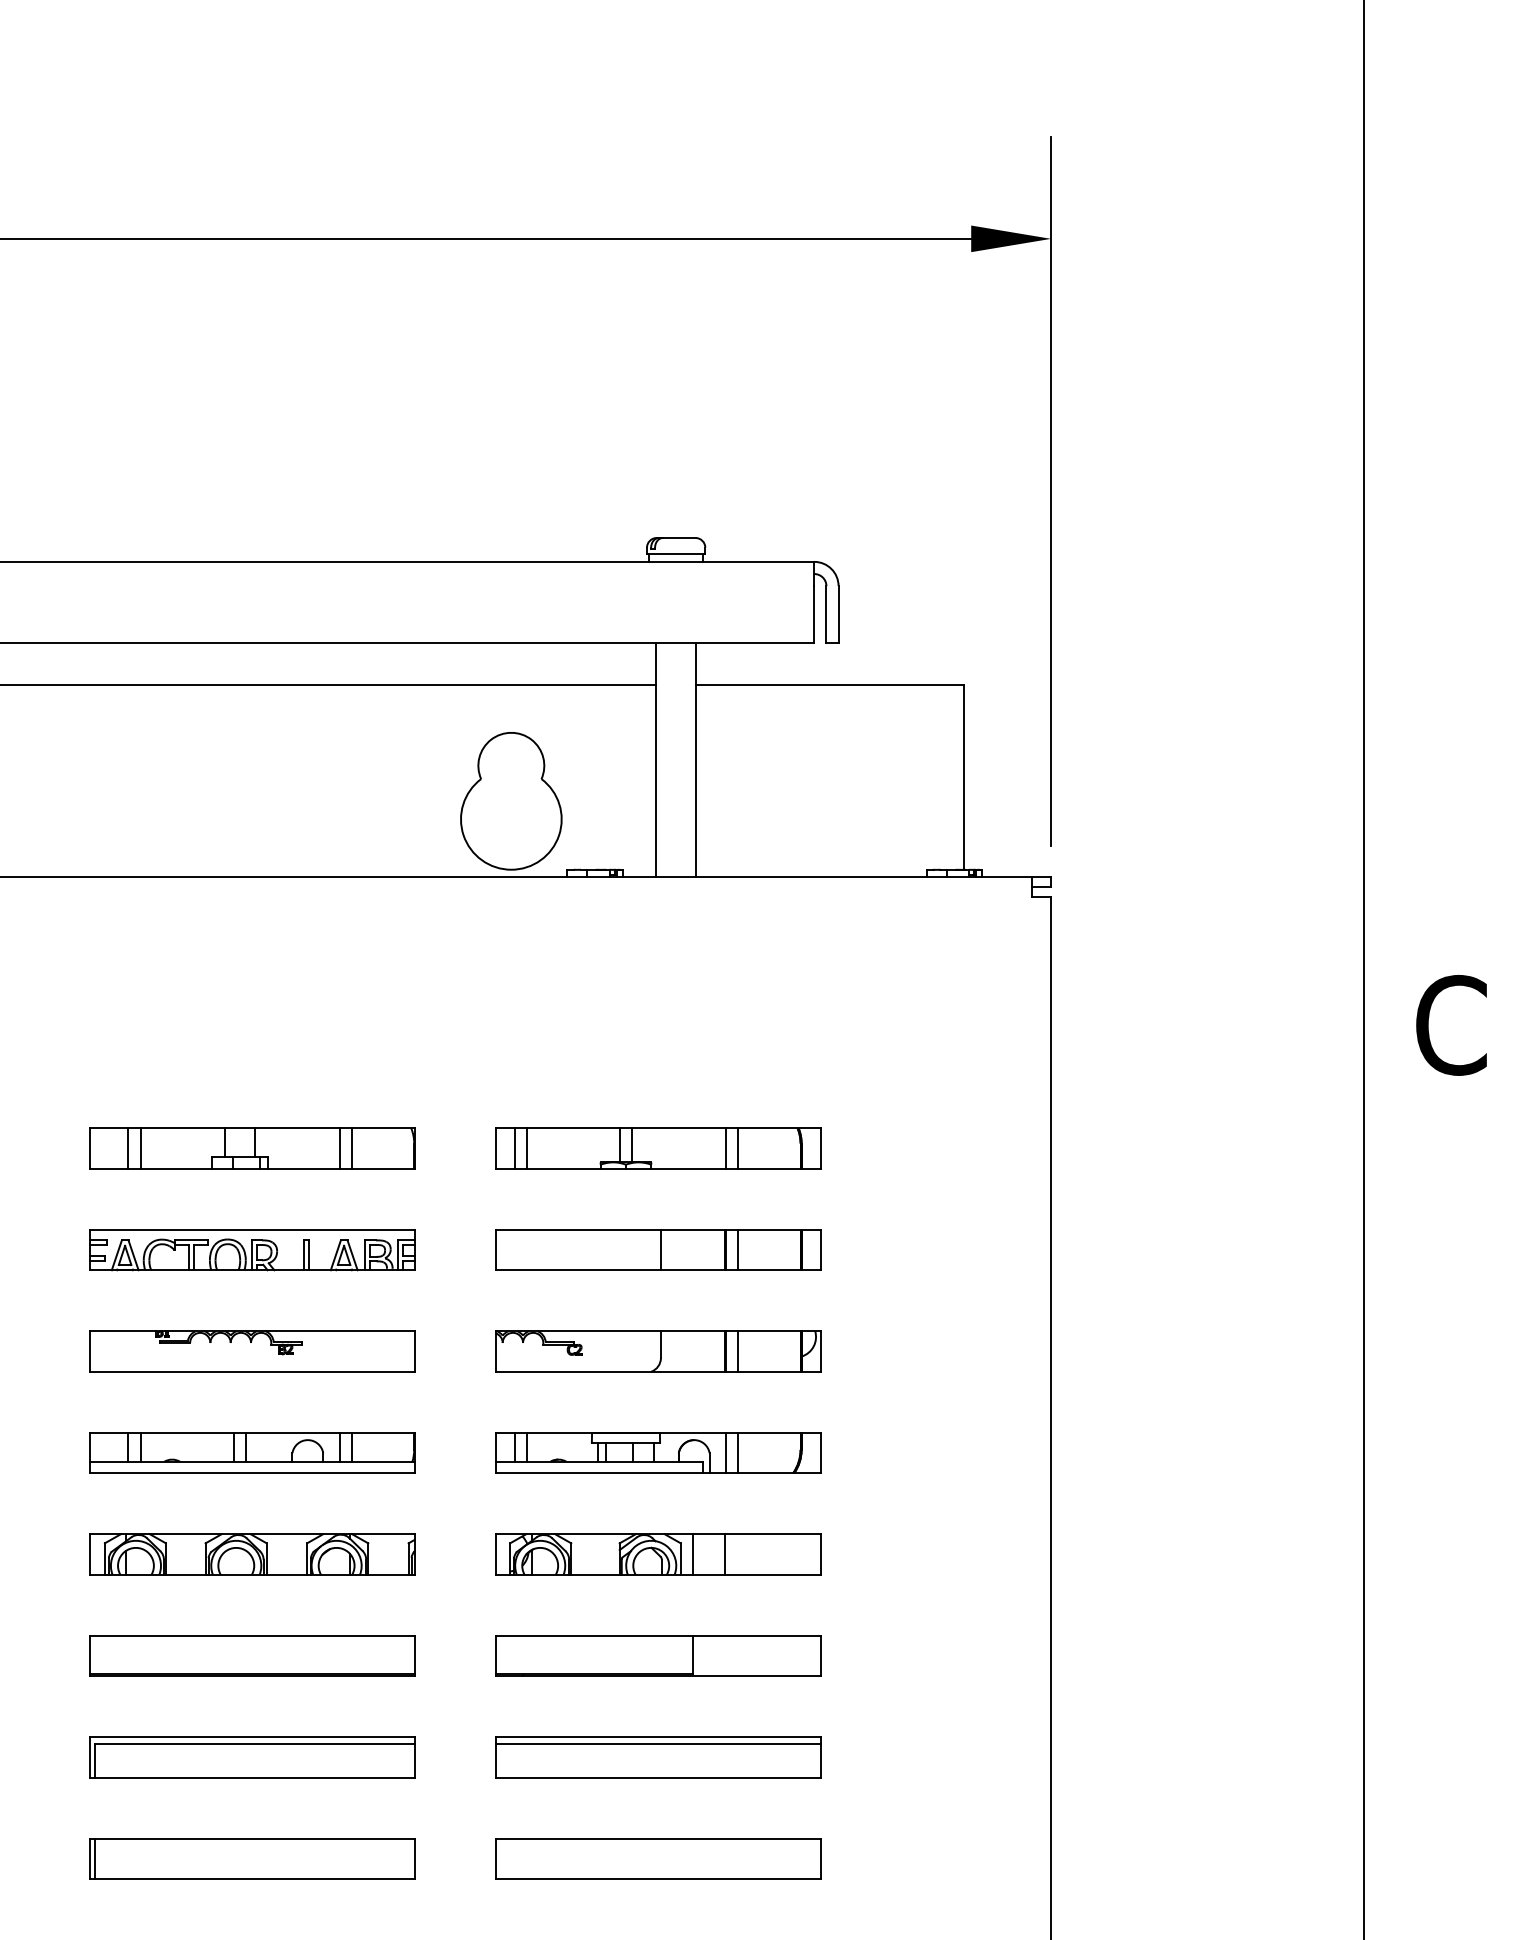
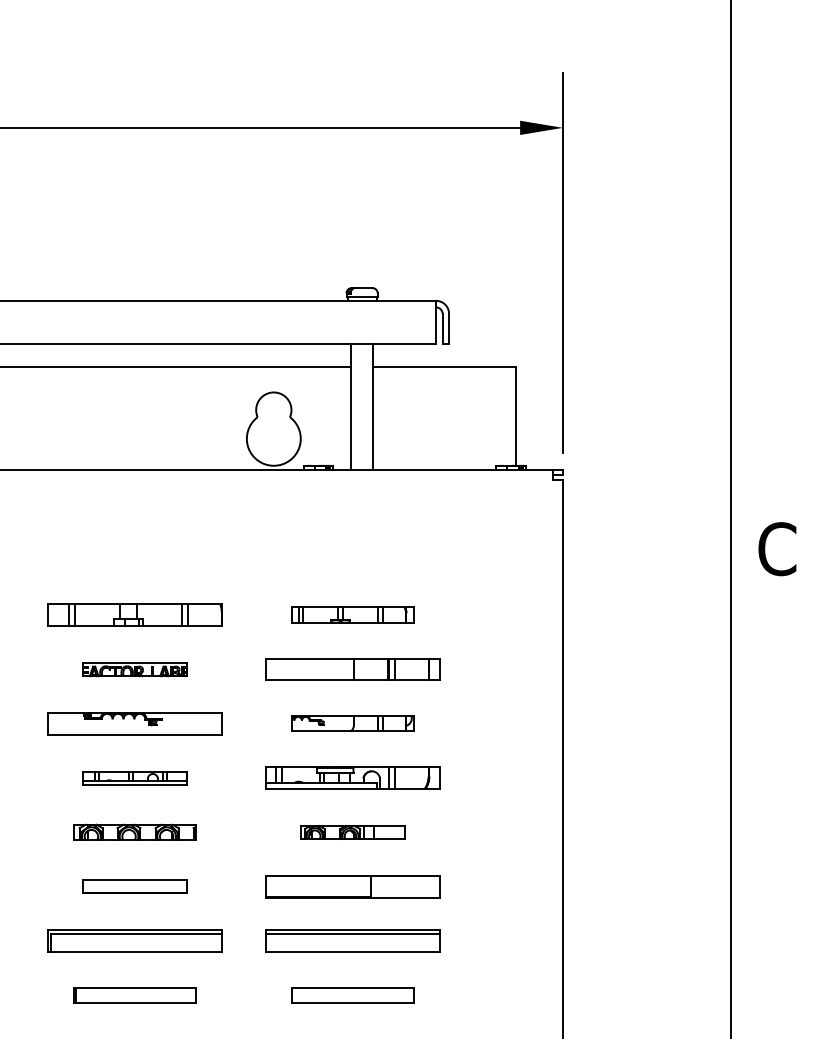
part: (658, 1147) -> (352, 614), size x0.7
part: (251, 1250) -> (134, 669), size x0.6
part: (658, 1350) -> (352, 723), size x0.7
part: (251, 1451) -> (134, 777), size x0.6
part: (251, 1552) -> (134, 831), size x0.7
part: (658, 1554) -> (352, 832), size x0.6
part: (251, 1655) -> (134, 886), size x0.6
part: (251, 1858) -> (134, 995), size x0.7
part: (658, 1858) -> (352, 995), size x0.7

